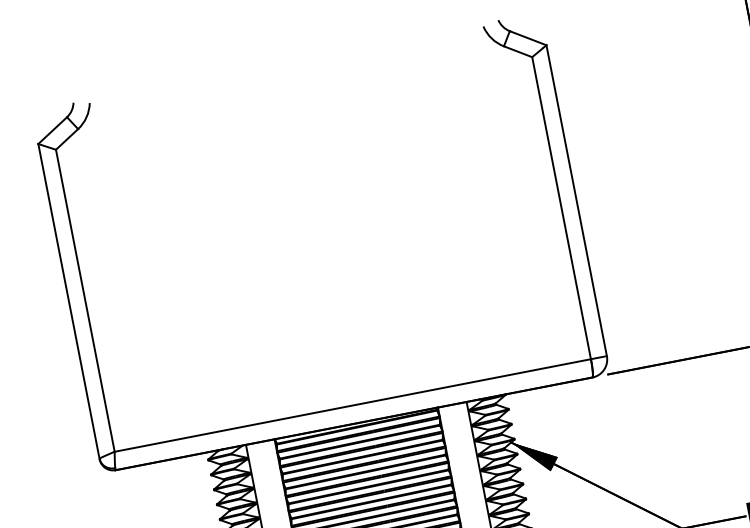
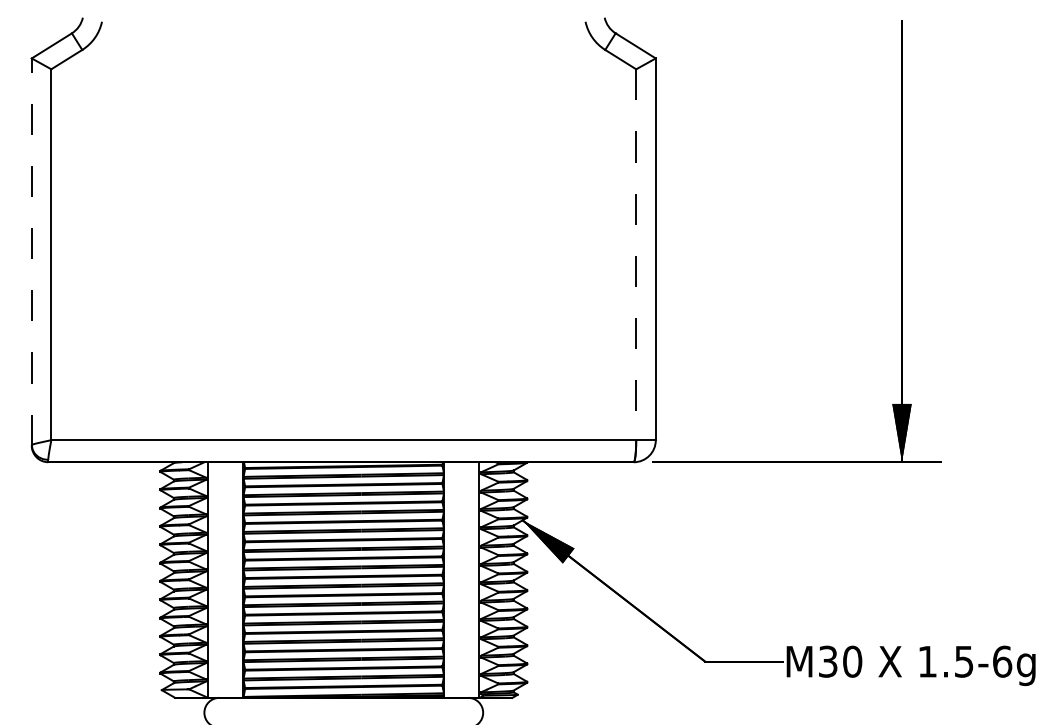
line: (561, 208) -> (636, 255), solid -> dashed
line: (68, 302) -> (31, 252), solid -> dashed

